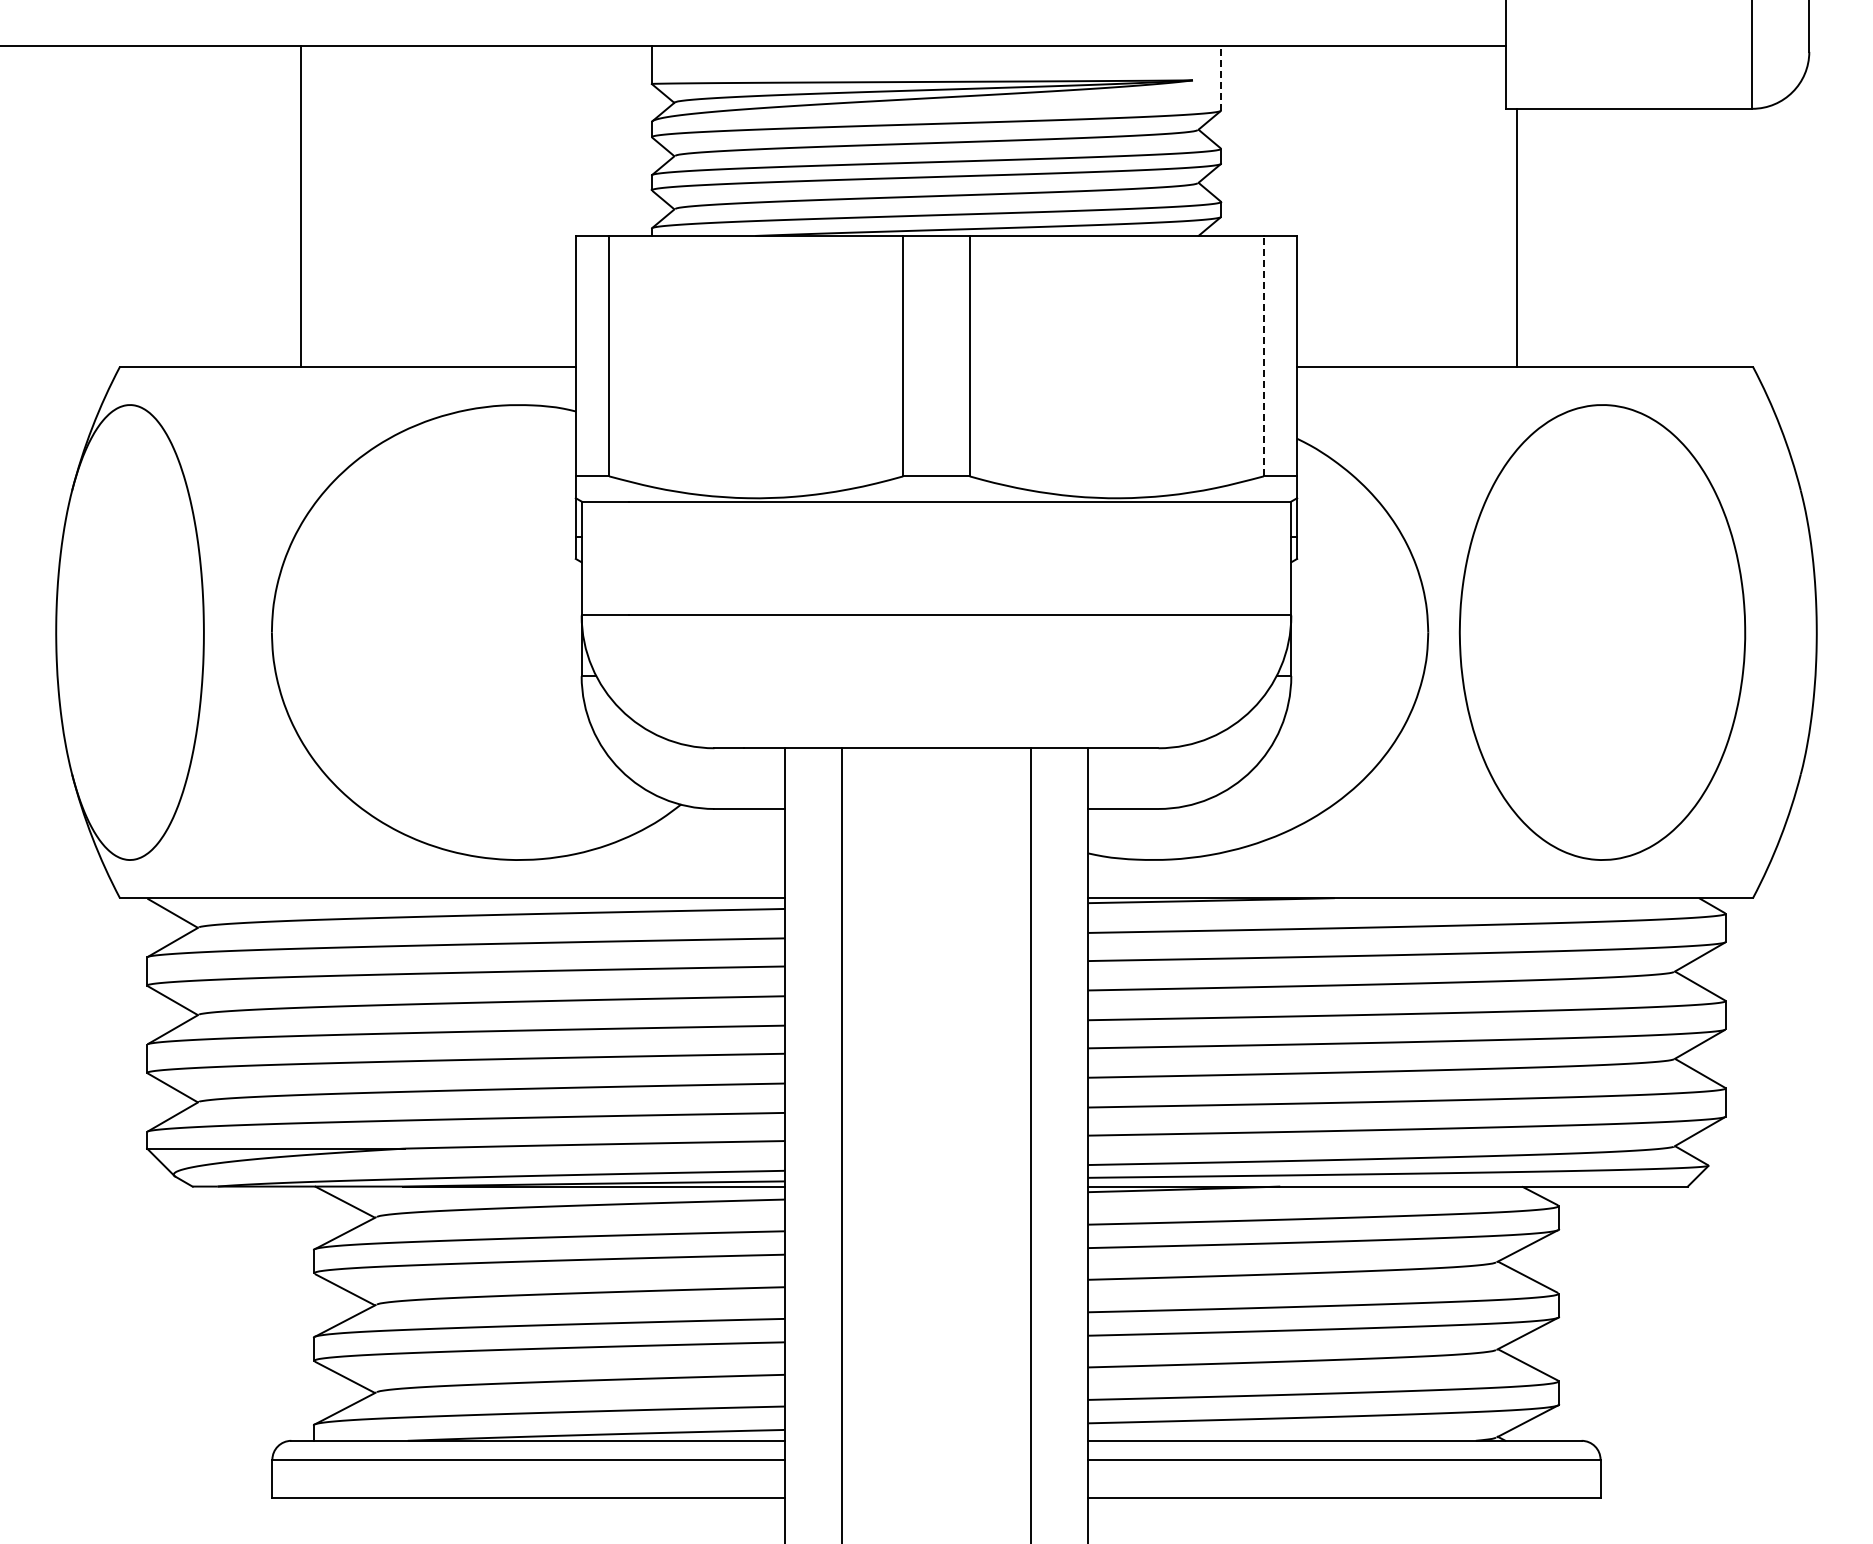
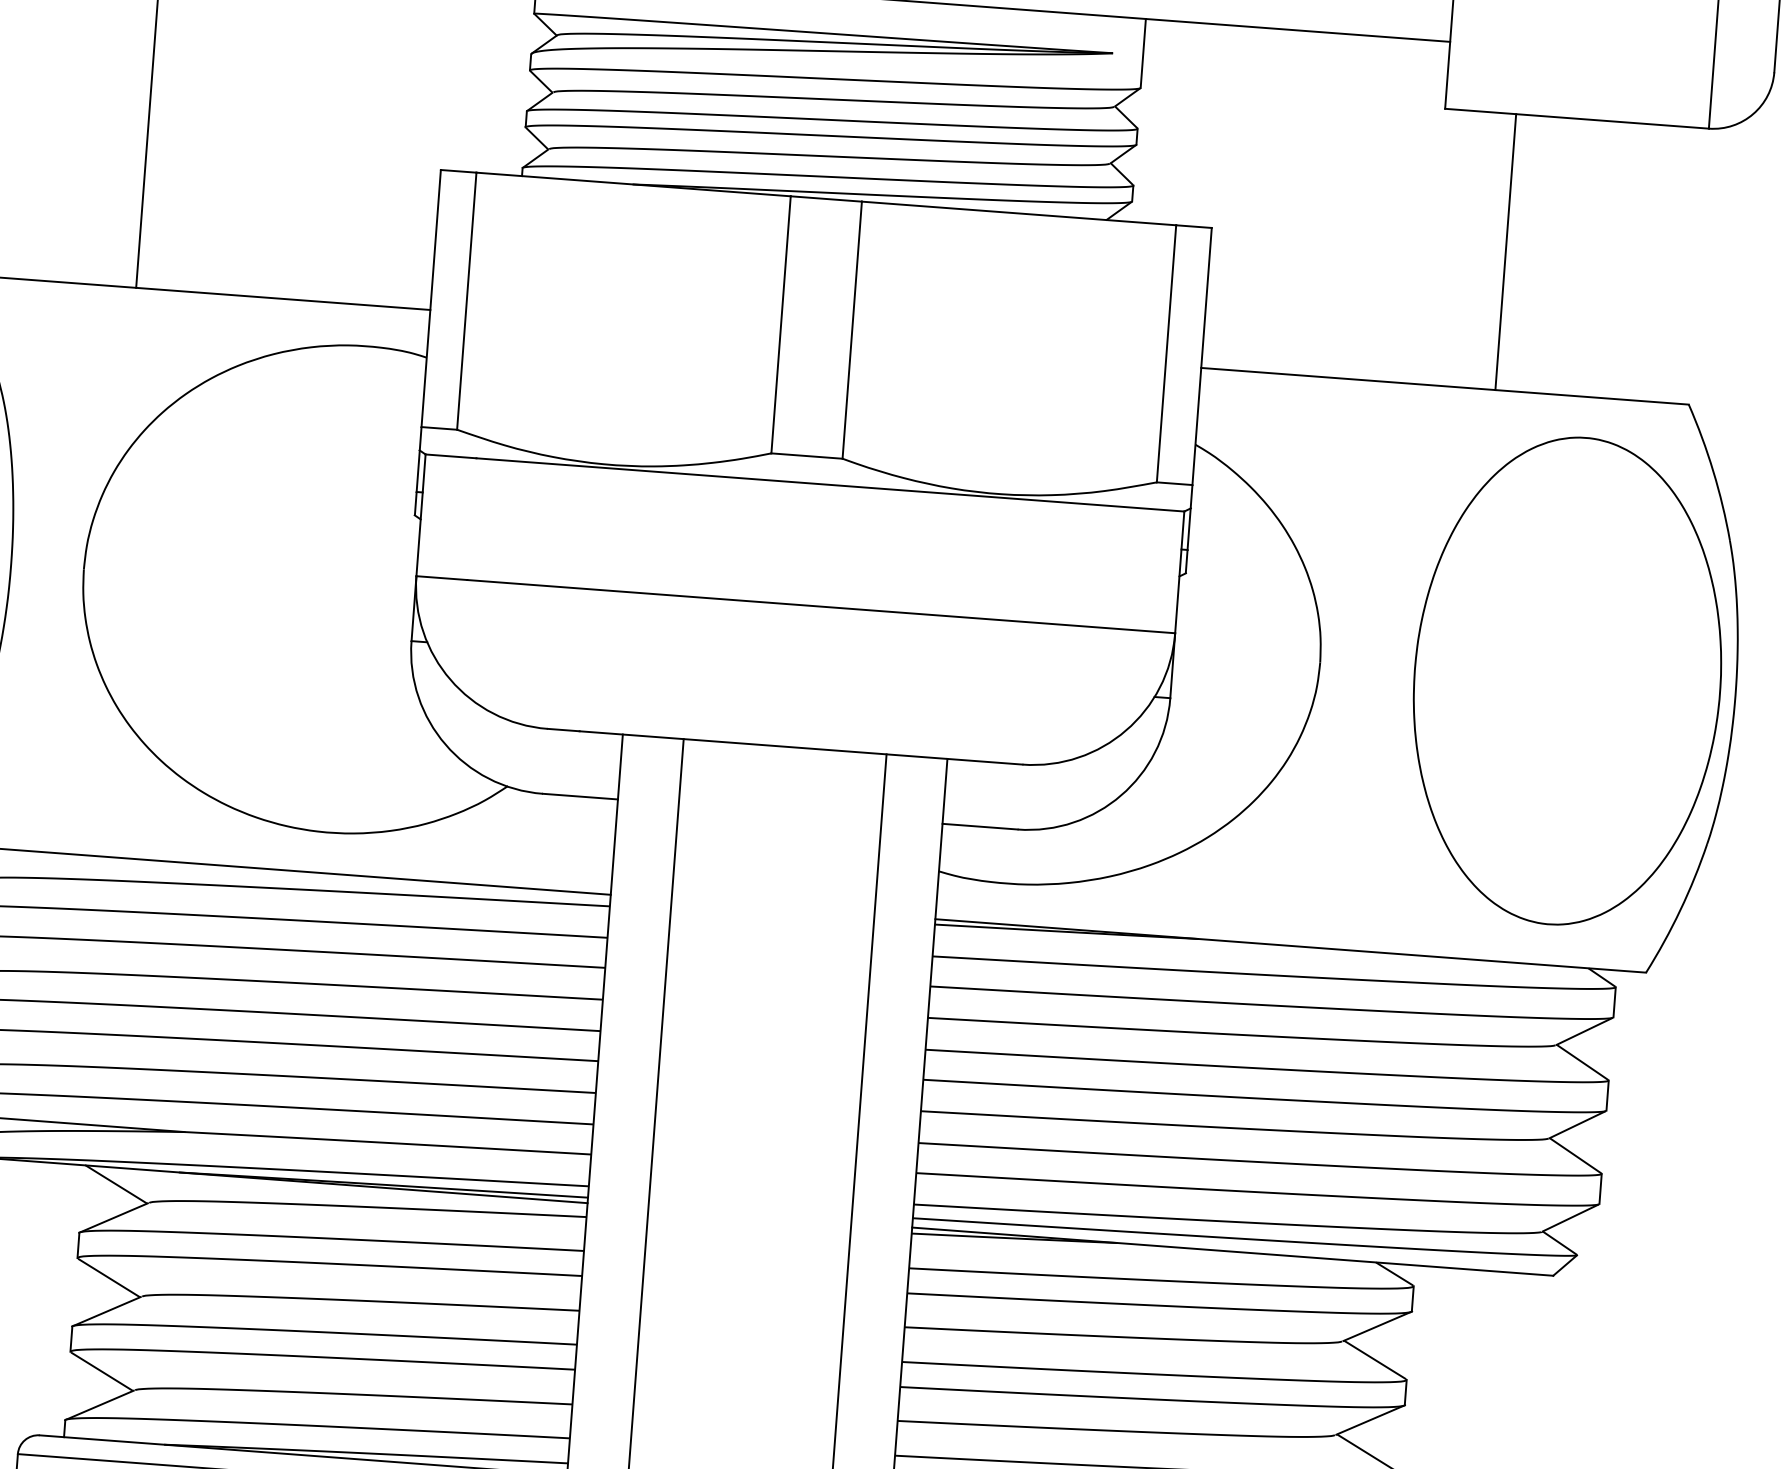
line: (1221, 77) -> (1143, 52), dashed -> solid
line: (1517, 237) -> (1506, 251), moved
line: (1263, 355) -> (1166, 353), dashed -> solid
part: (1602, 632) -> (1567, 681), moved

